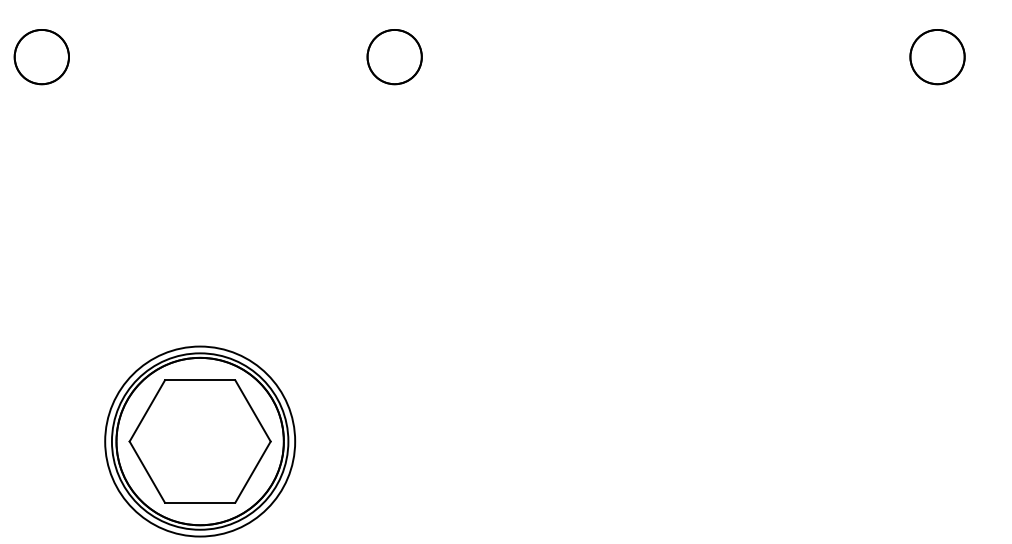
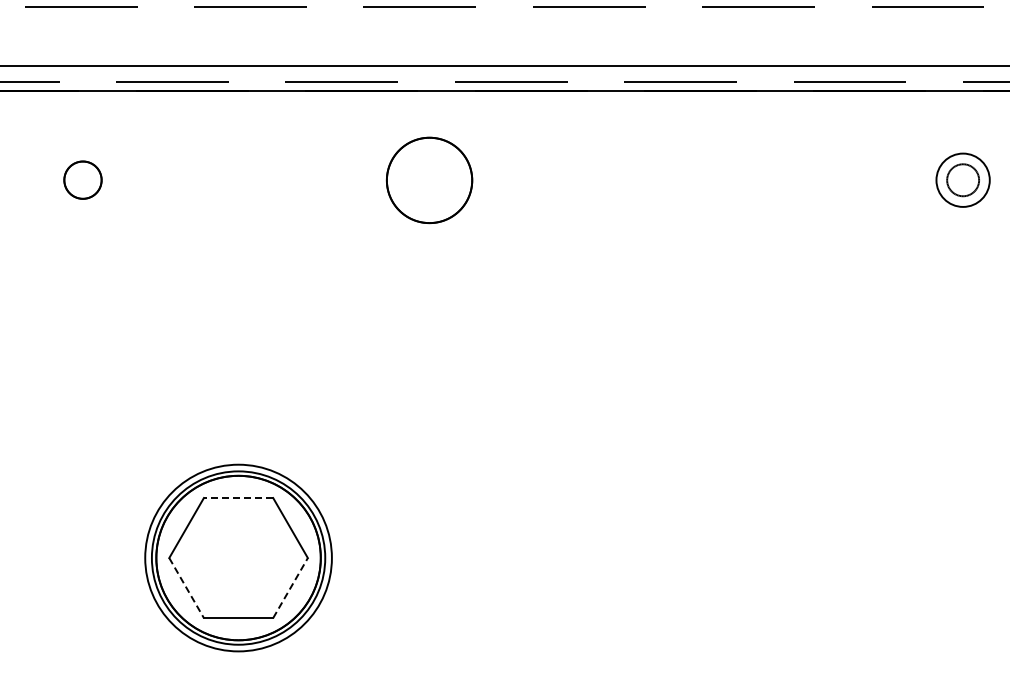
circle: (41, 56) -> (82, 179), size x0.7
circle: (394, 56) -> (429, 179), size x1.6
circle: (936, 56) -> (962, 179), size x0.6
line: (200, 380) -> (238, 498), solid -> dashed
line: (147, 472) -> (186, 588), solid -> dashed
line: (253, 472) -> (290, 588), solid -> dashed

